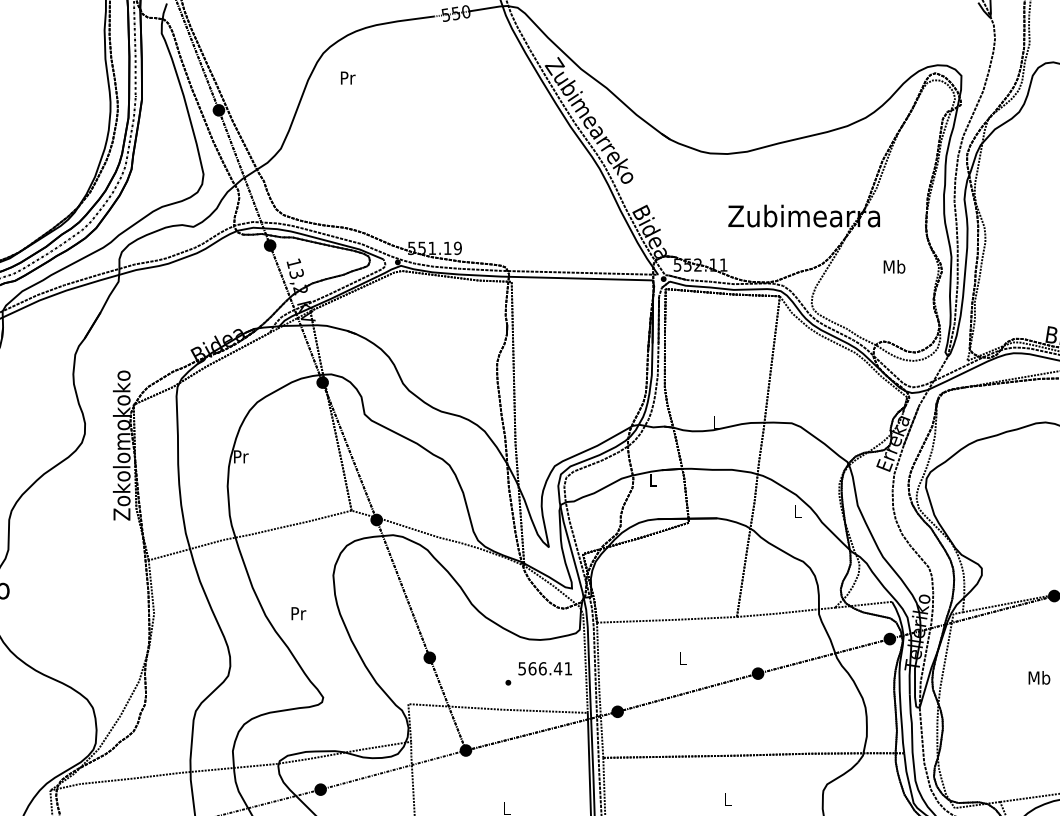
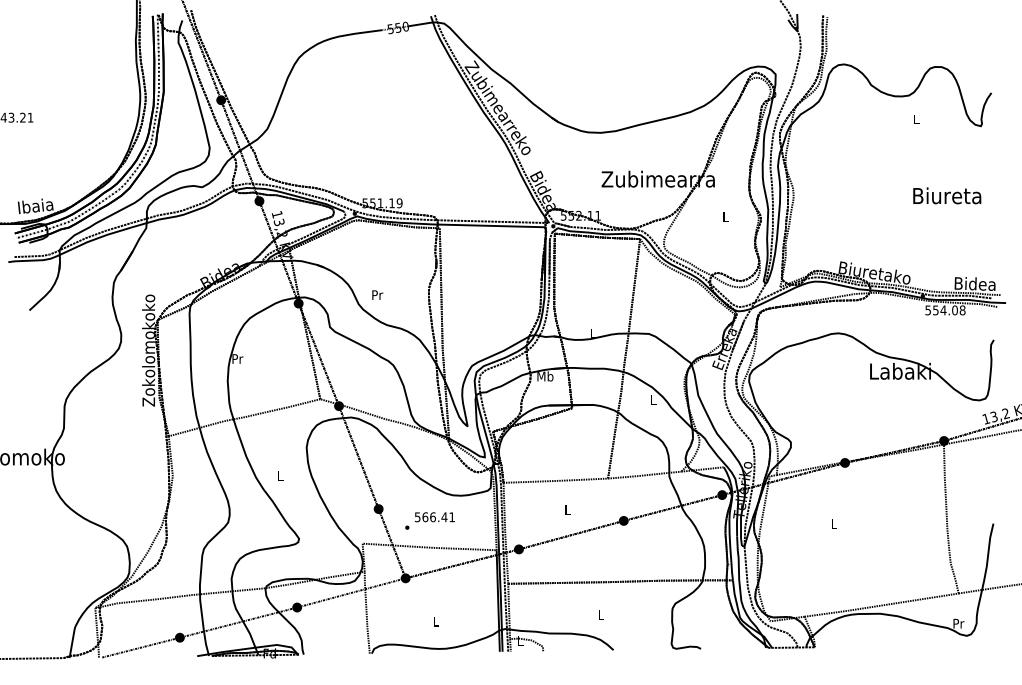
text: (347, 77) -> (377, 294), moved
text: (894, 267) -> (725, 217), Mb -> L
text: (653, 480) -> (545, 376), L -> Mb
text: (298, 612) -> (280, 475), Pr -> L
text: (538, 673) -> (429, 520), moved
text: (1038, 678) -> (833, 524), Mb -> L

